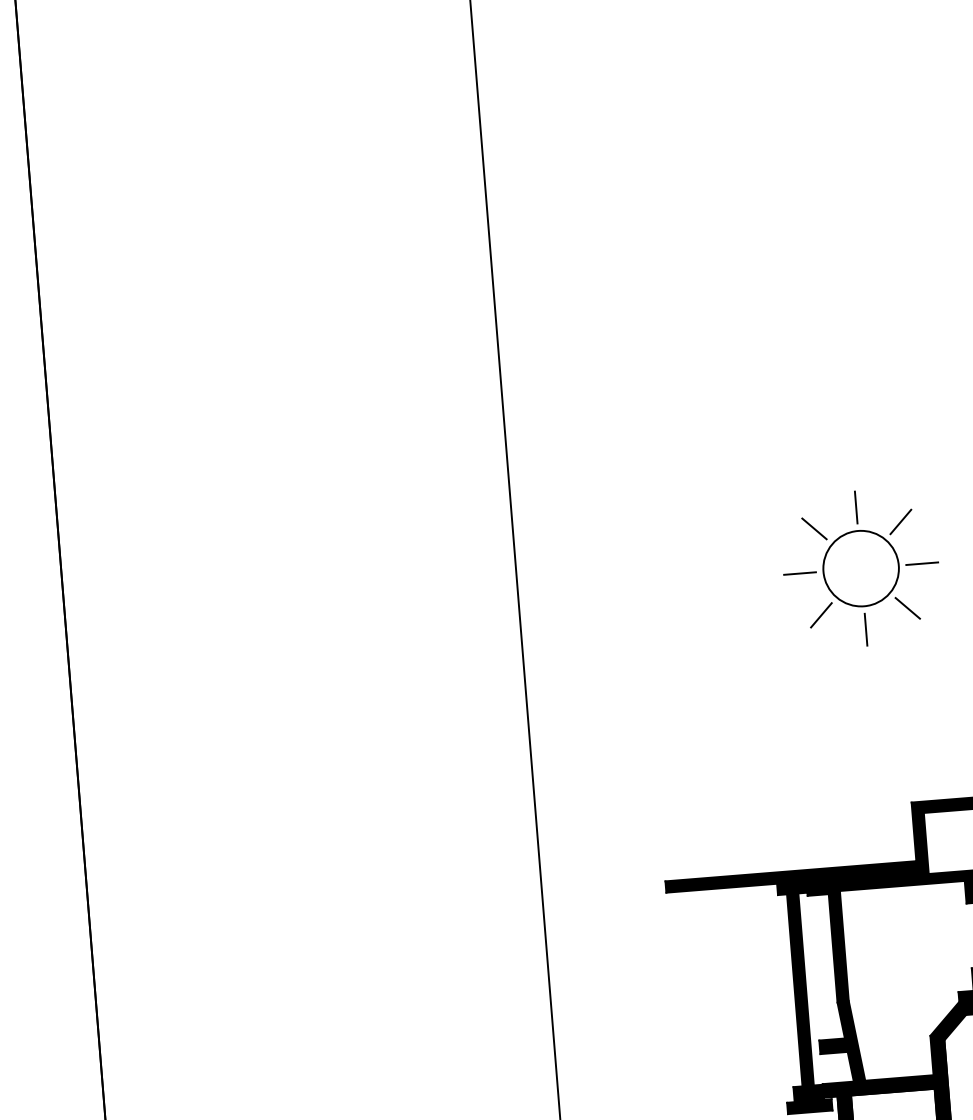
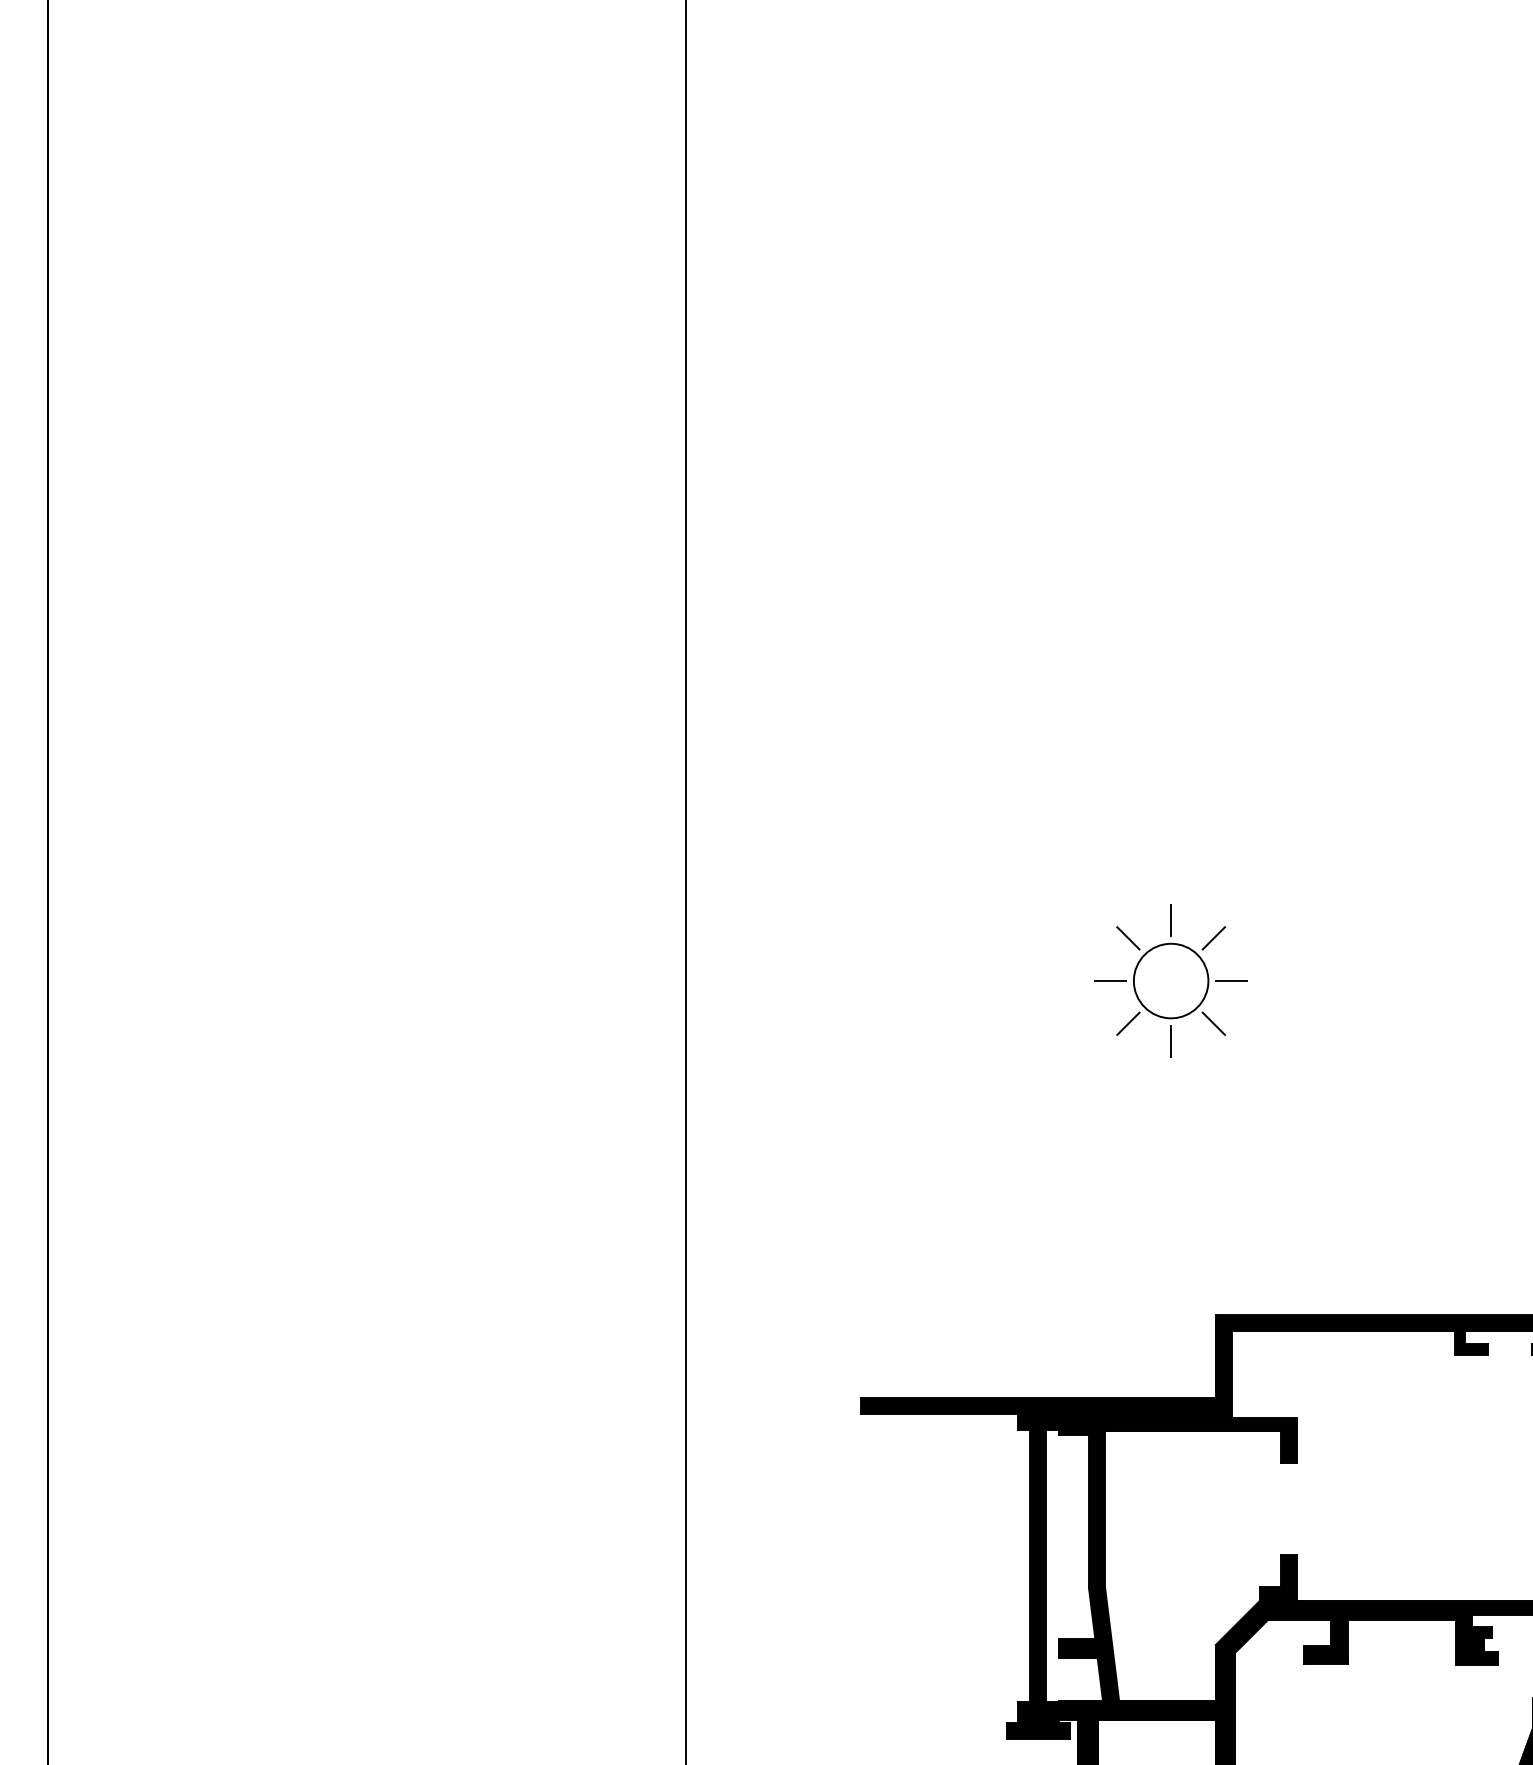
part: (860, 568) -> (1170, 980), size x0.7

